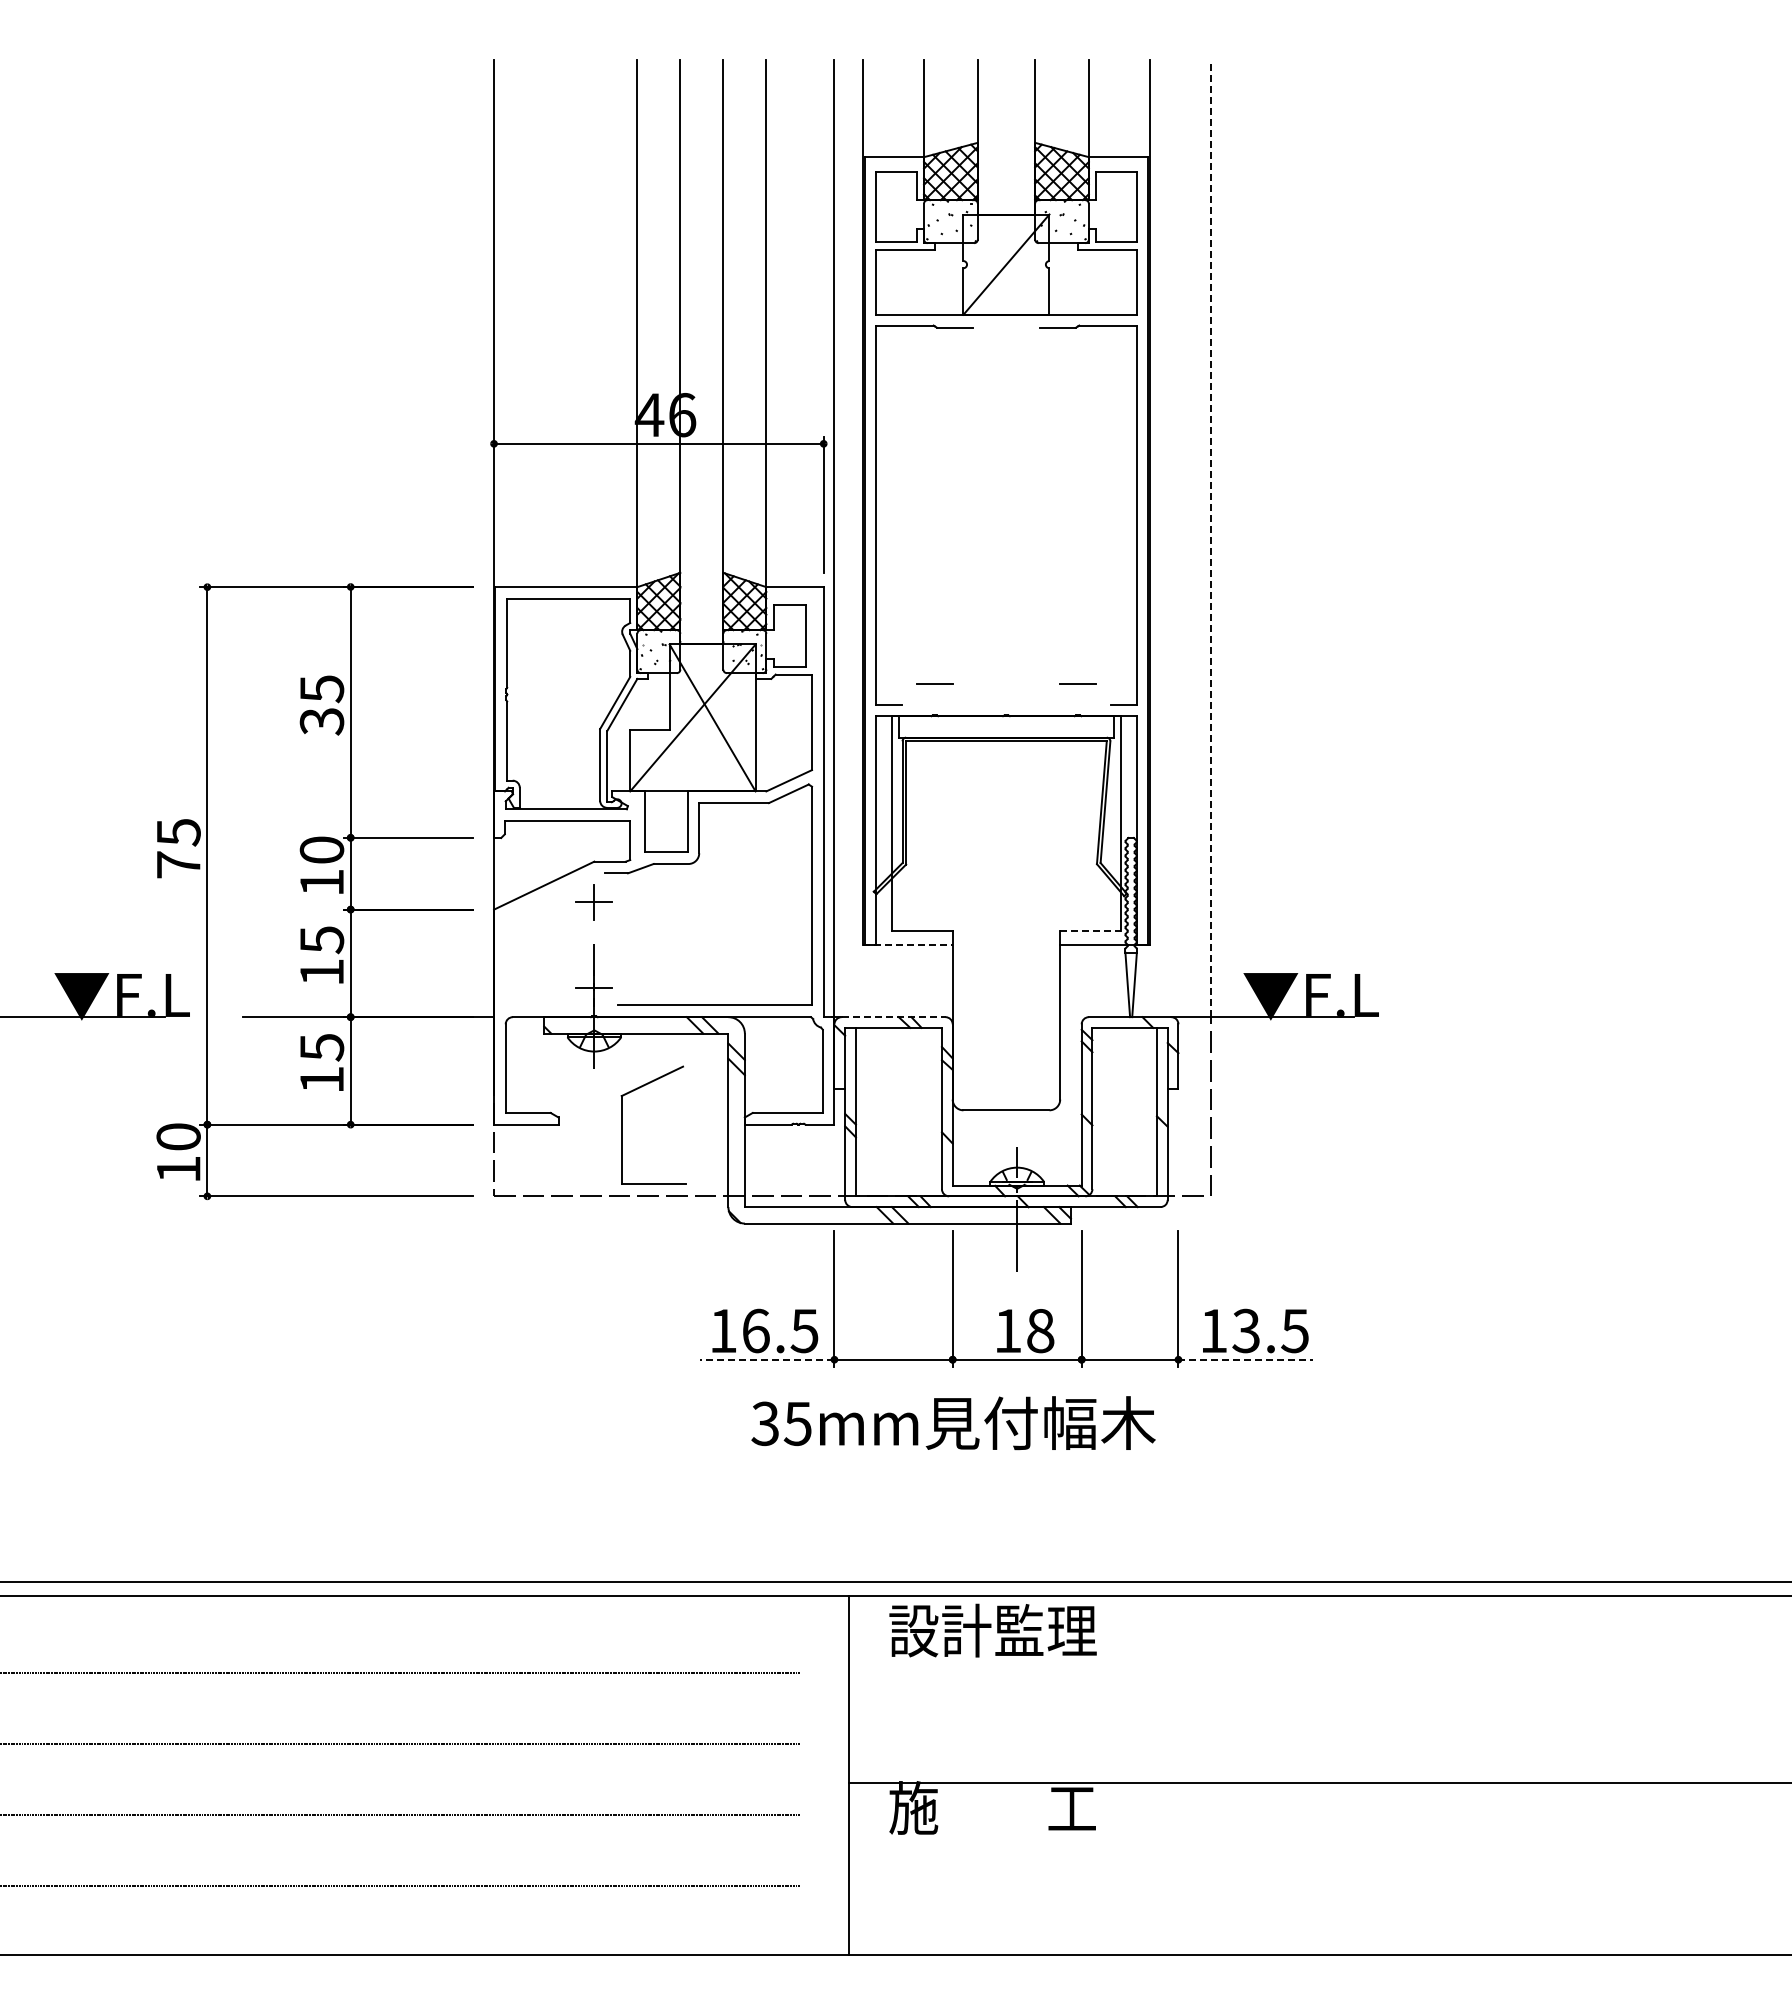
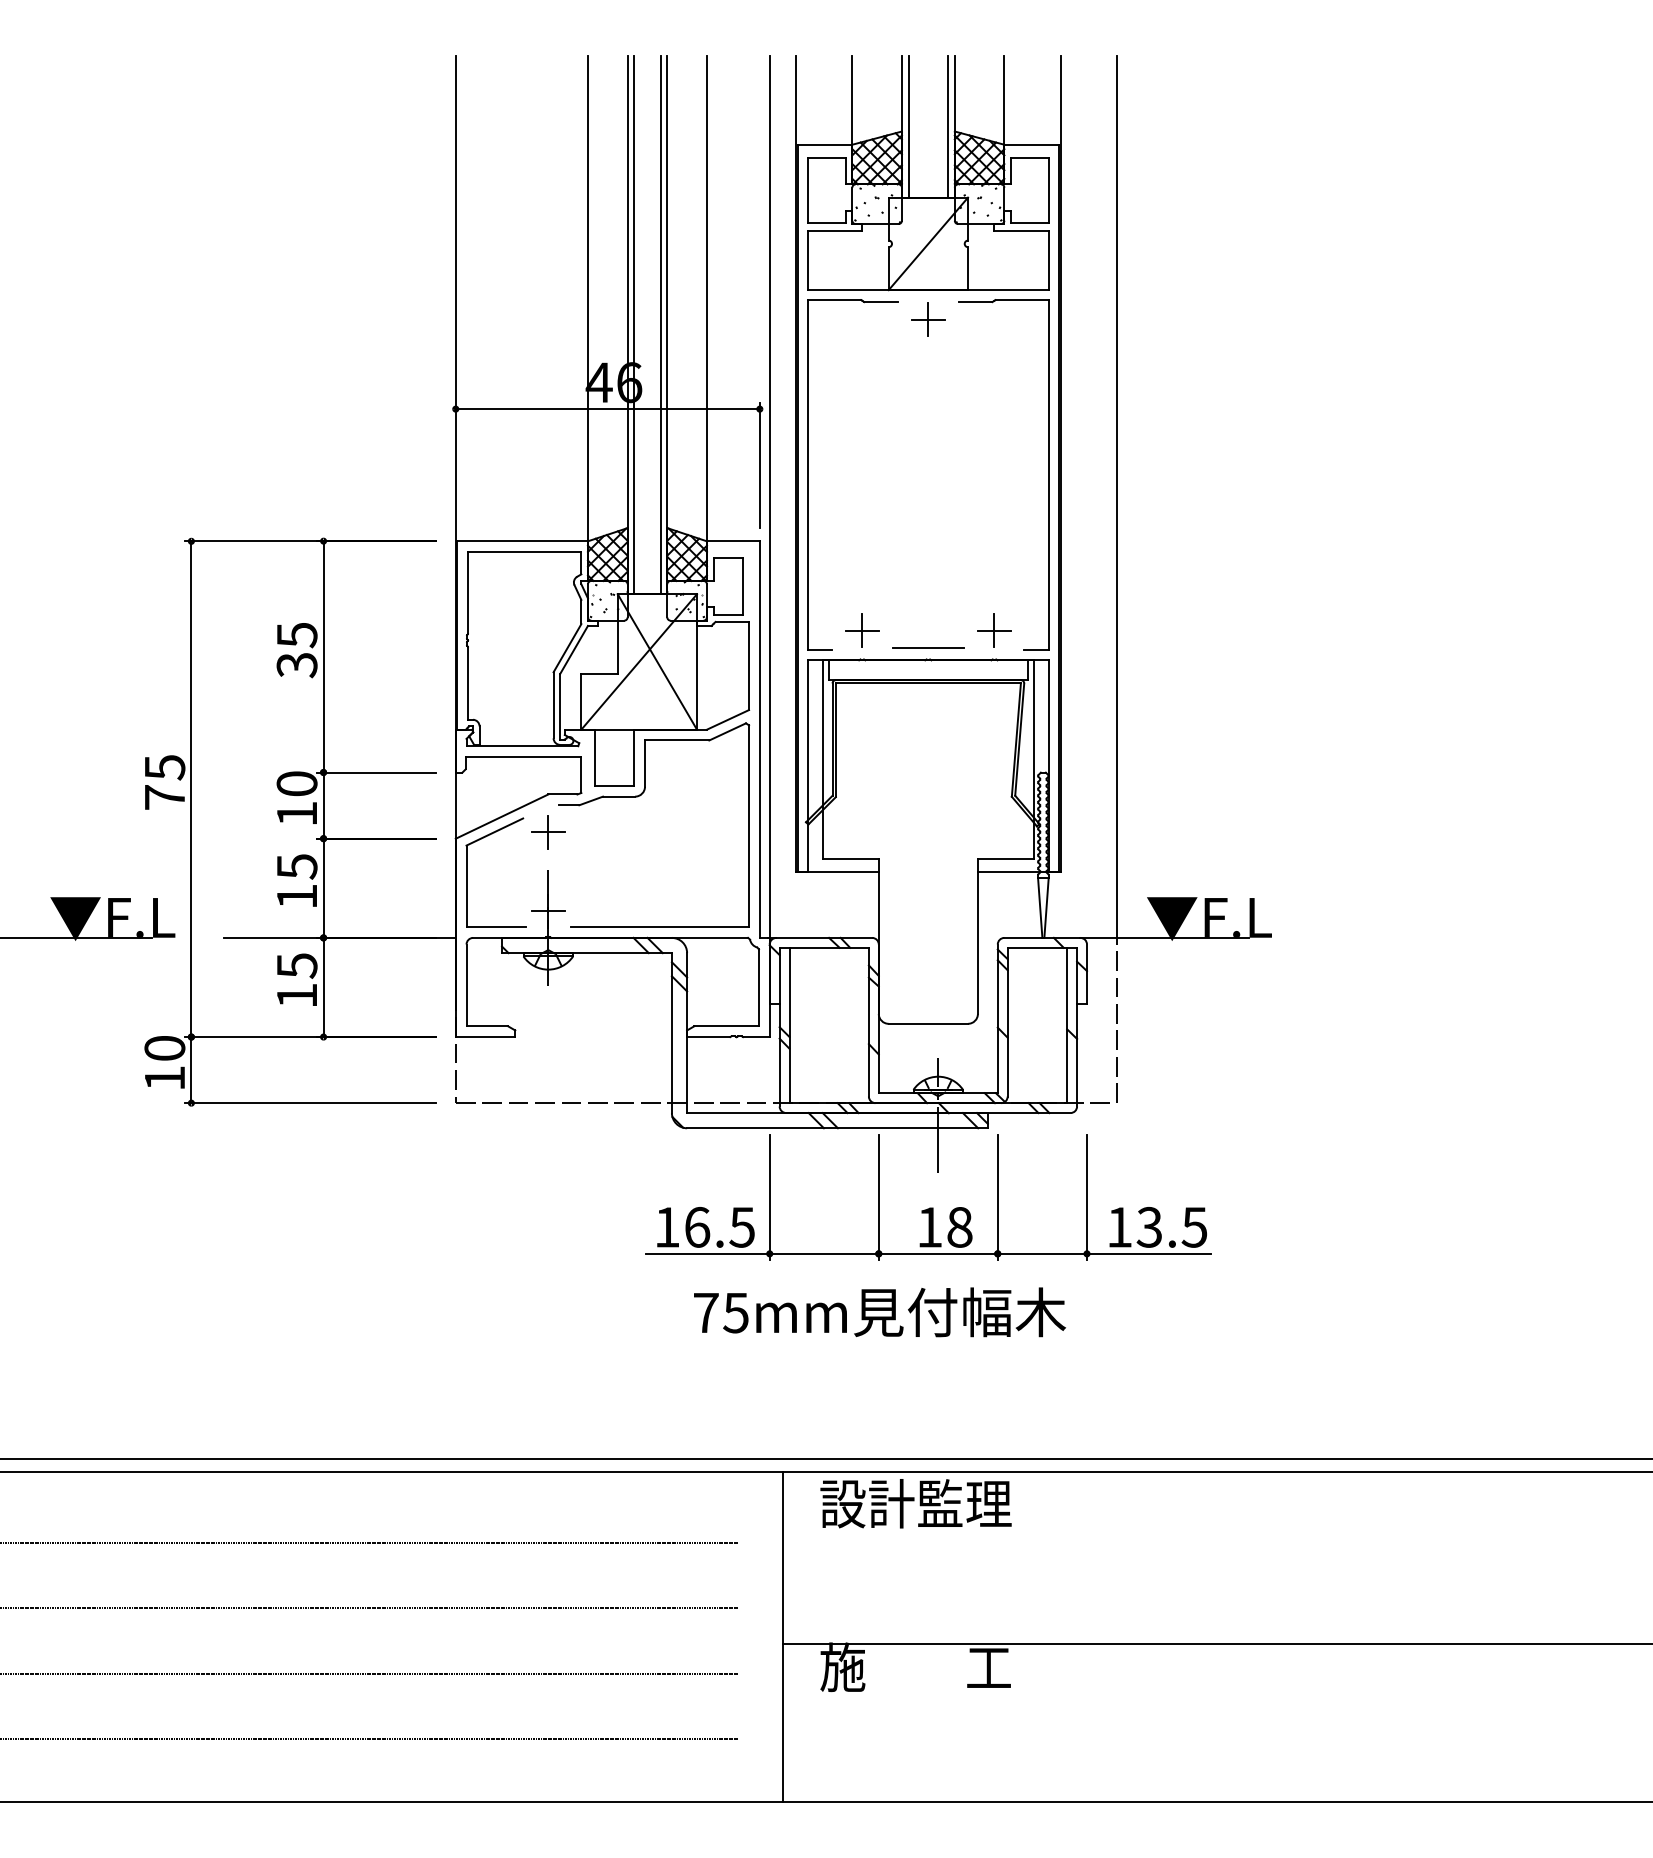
line: (984, 137) -> (908, 126), added
line: (1027, 137) -> (947, 126), added
part: (1006, 346) -> (928, 319), added
line: (687, 352) -> (634, 324), added
line: (716, 352) -> (660, 324), added
line: (1210, 538) -> (1116, 496), dashed -> solid
line: (934, 683) -> (862, 630), added
line: (1078, 683) -> (994, 630), added
line: (1006, 703) -> (928, 648), added
line: (1091, 931) -> (1006, 858), dashed -> solid
line: (907, 945) -> (837, 871), dashed -> solid
line: (893, 1017) -> (824, 938), dashed -> solid
part: (622, 1124) -> (467, 871), moved
line: (766, 1359) -> (707, 1253), dashed -> solid
line: (1246, 1359) -> (1149, 1253), dashed -> solid
text: (765, 1423) -> (706, 1312), 35mm -> 75mm

